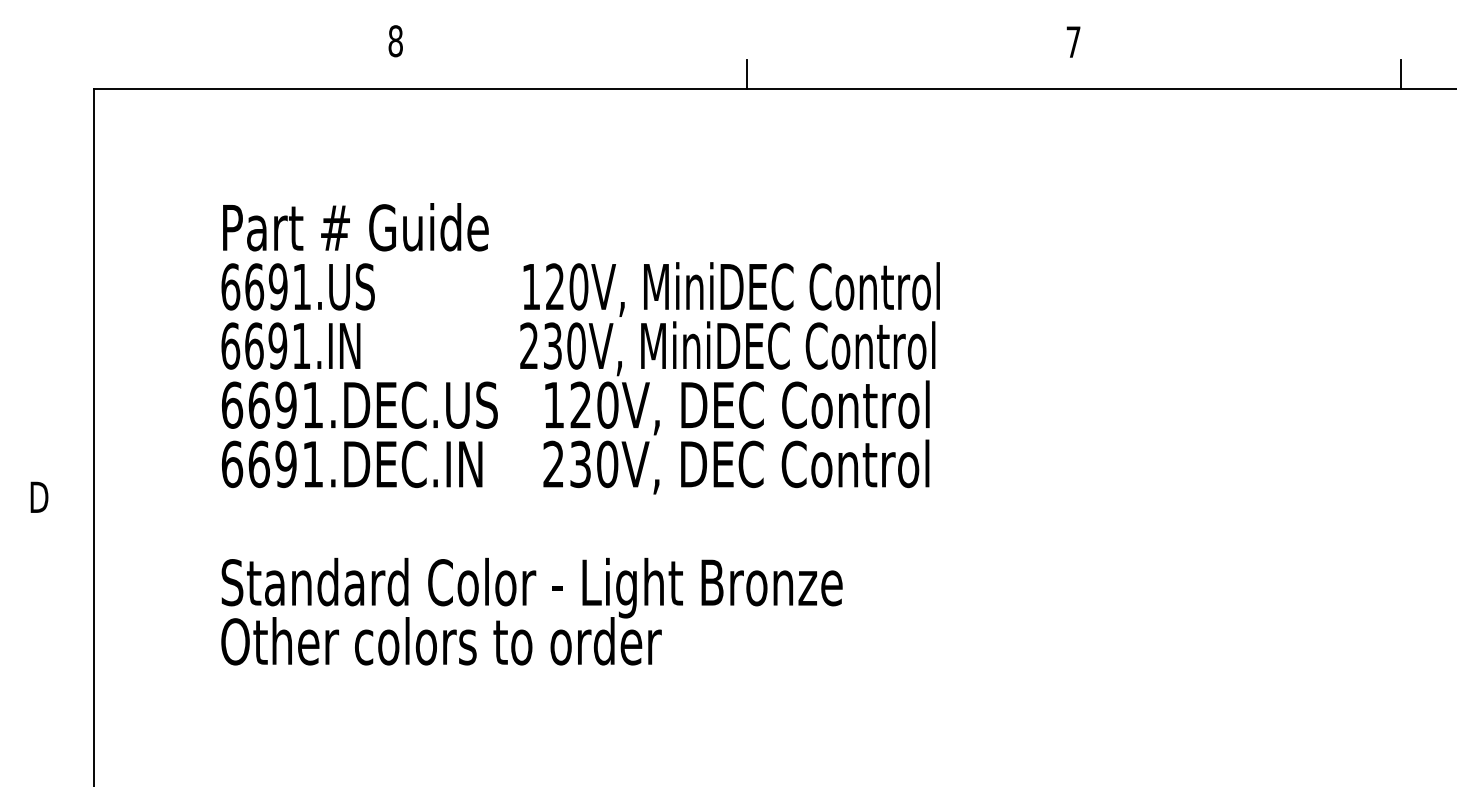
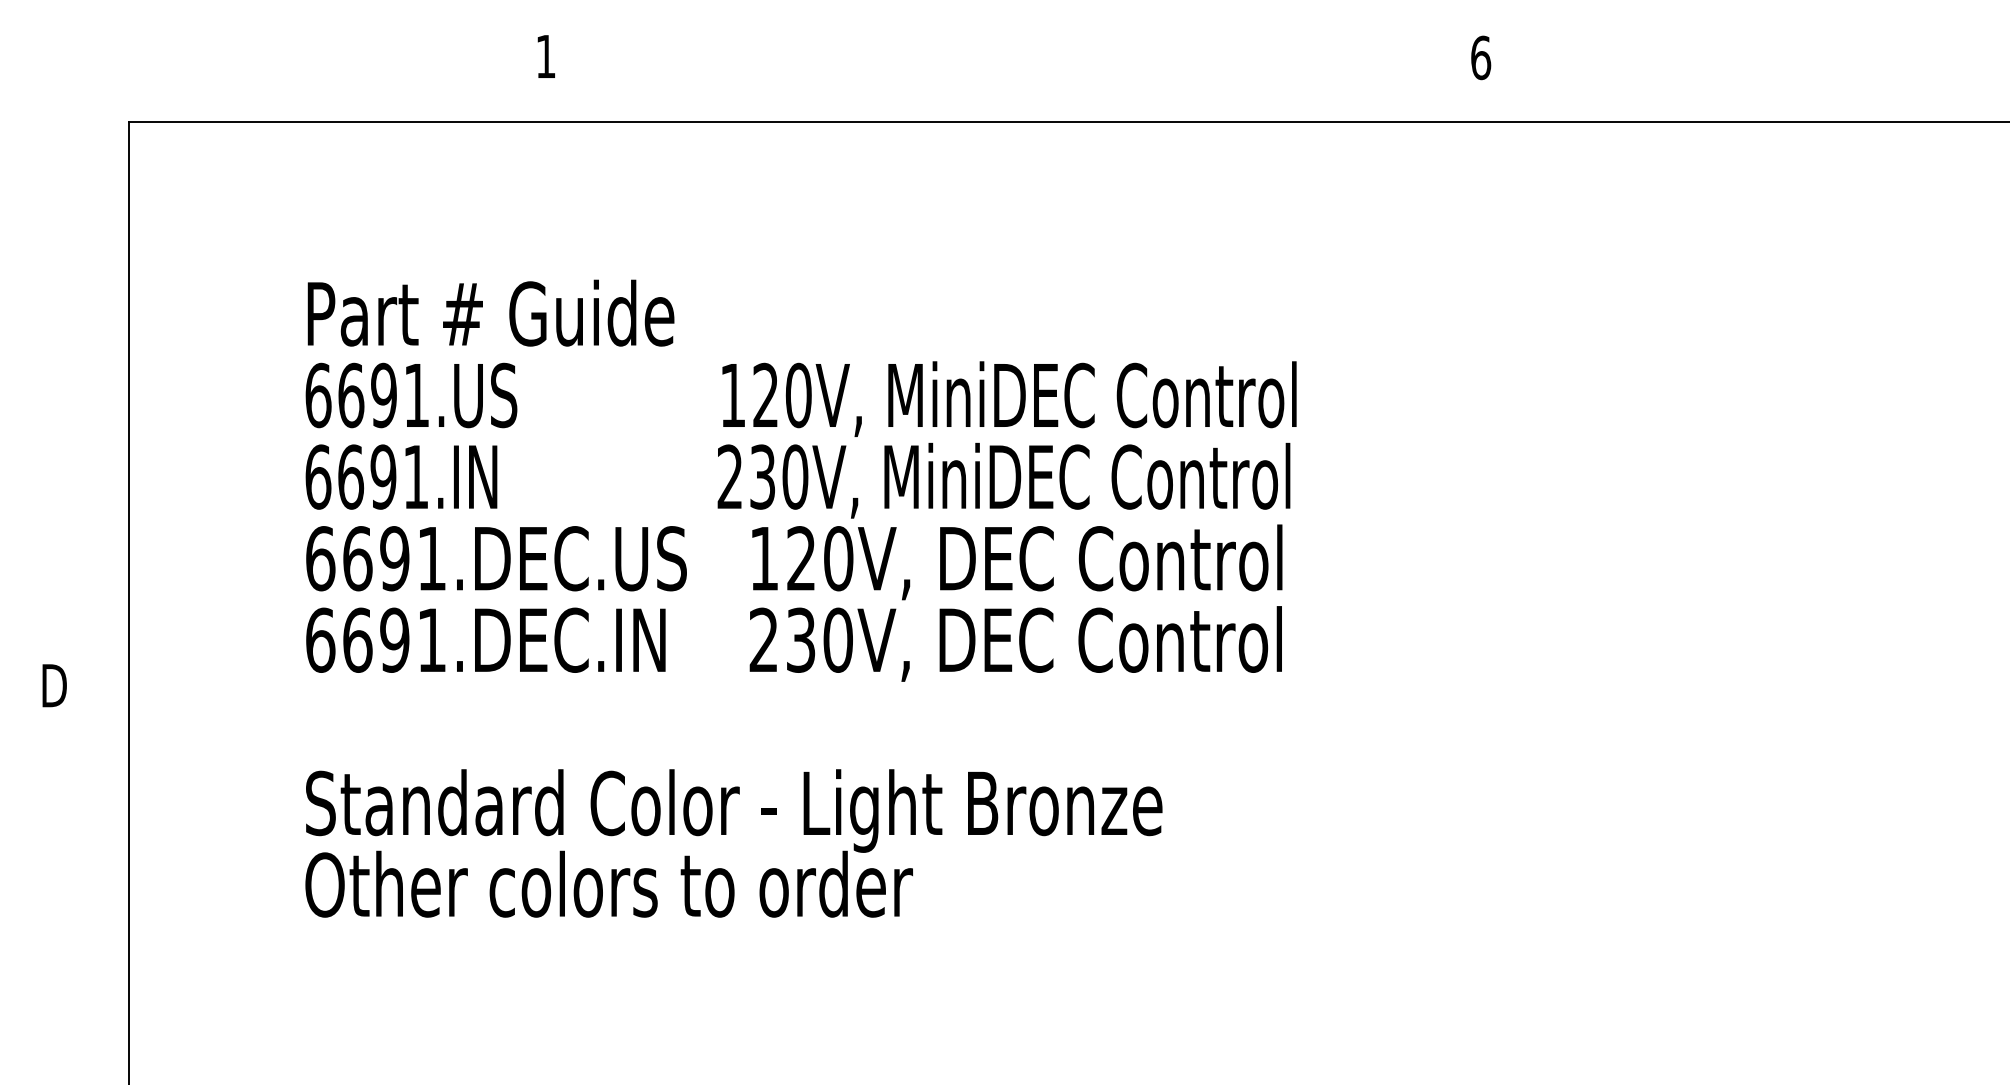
text: (395, 41) -> (545, 56), 8 -> 1
text: (1073, 41) -> (1481, 57), 7 -> 6
line: (746, 74) -> (1030, 102), removed
line: (1400, 74) -> (1932, 102), removed

